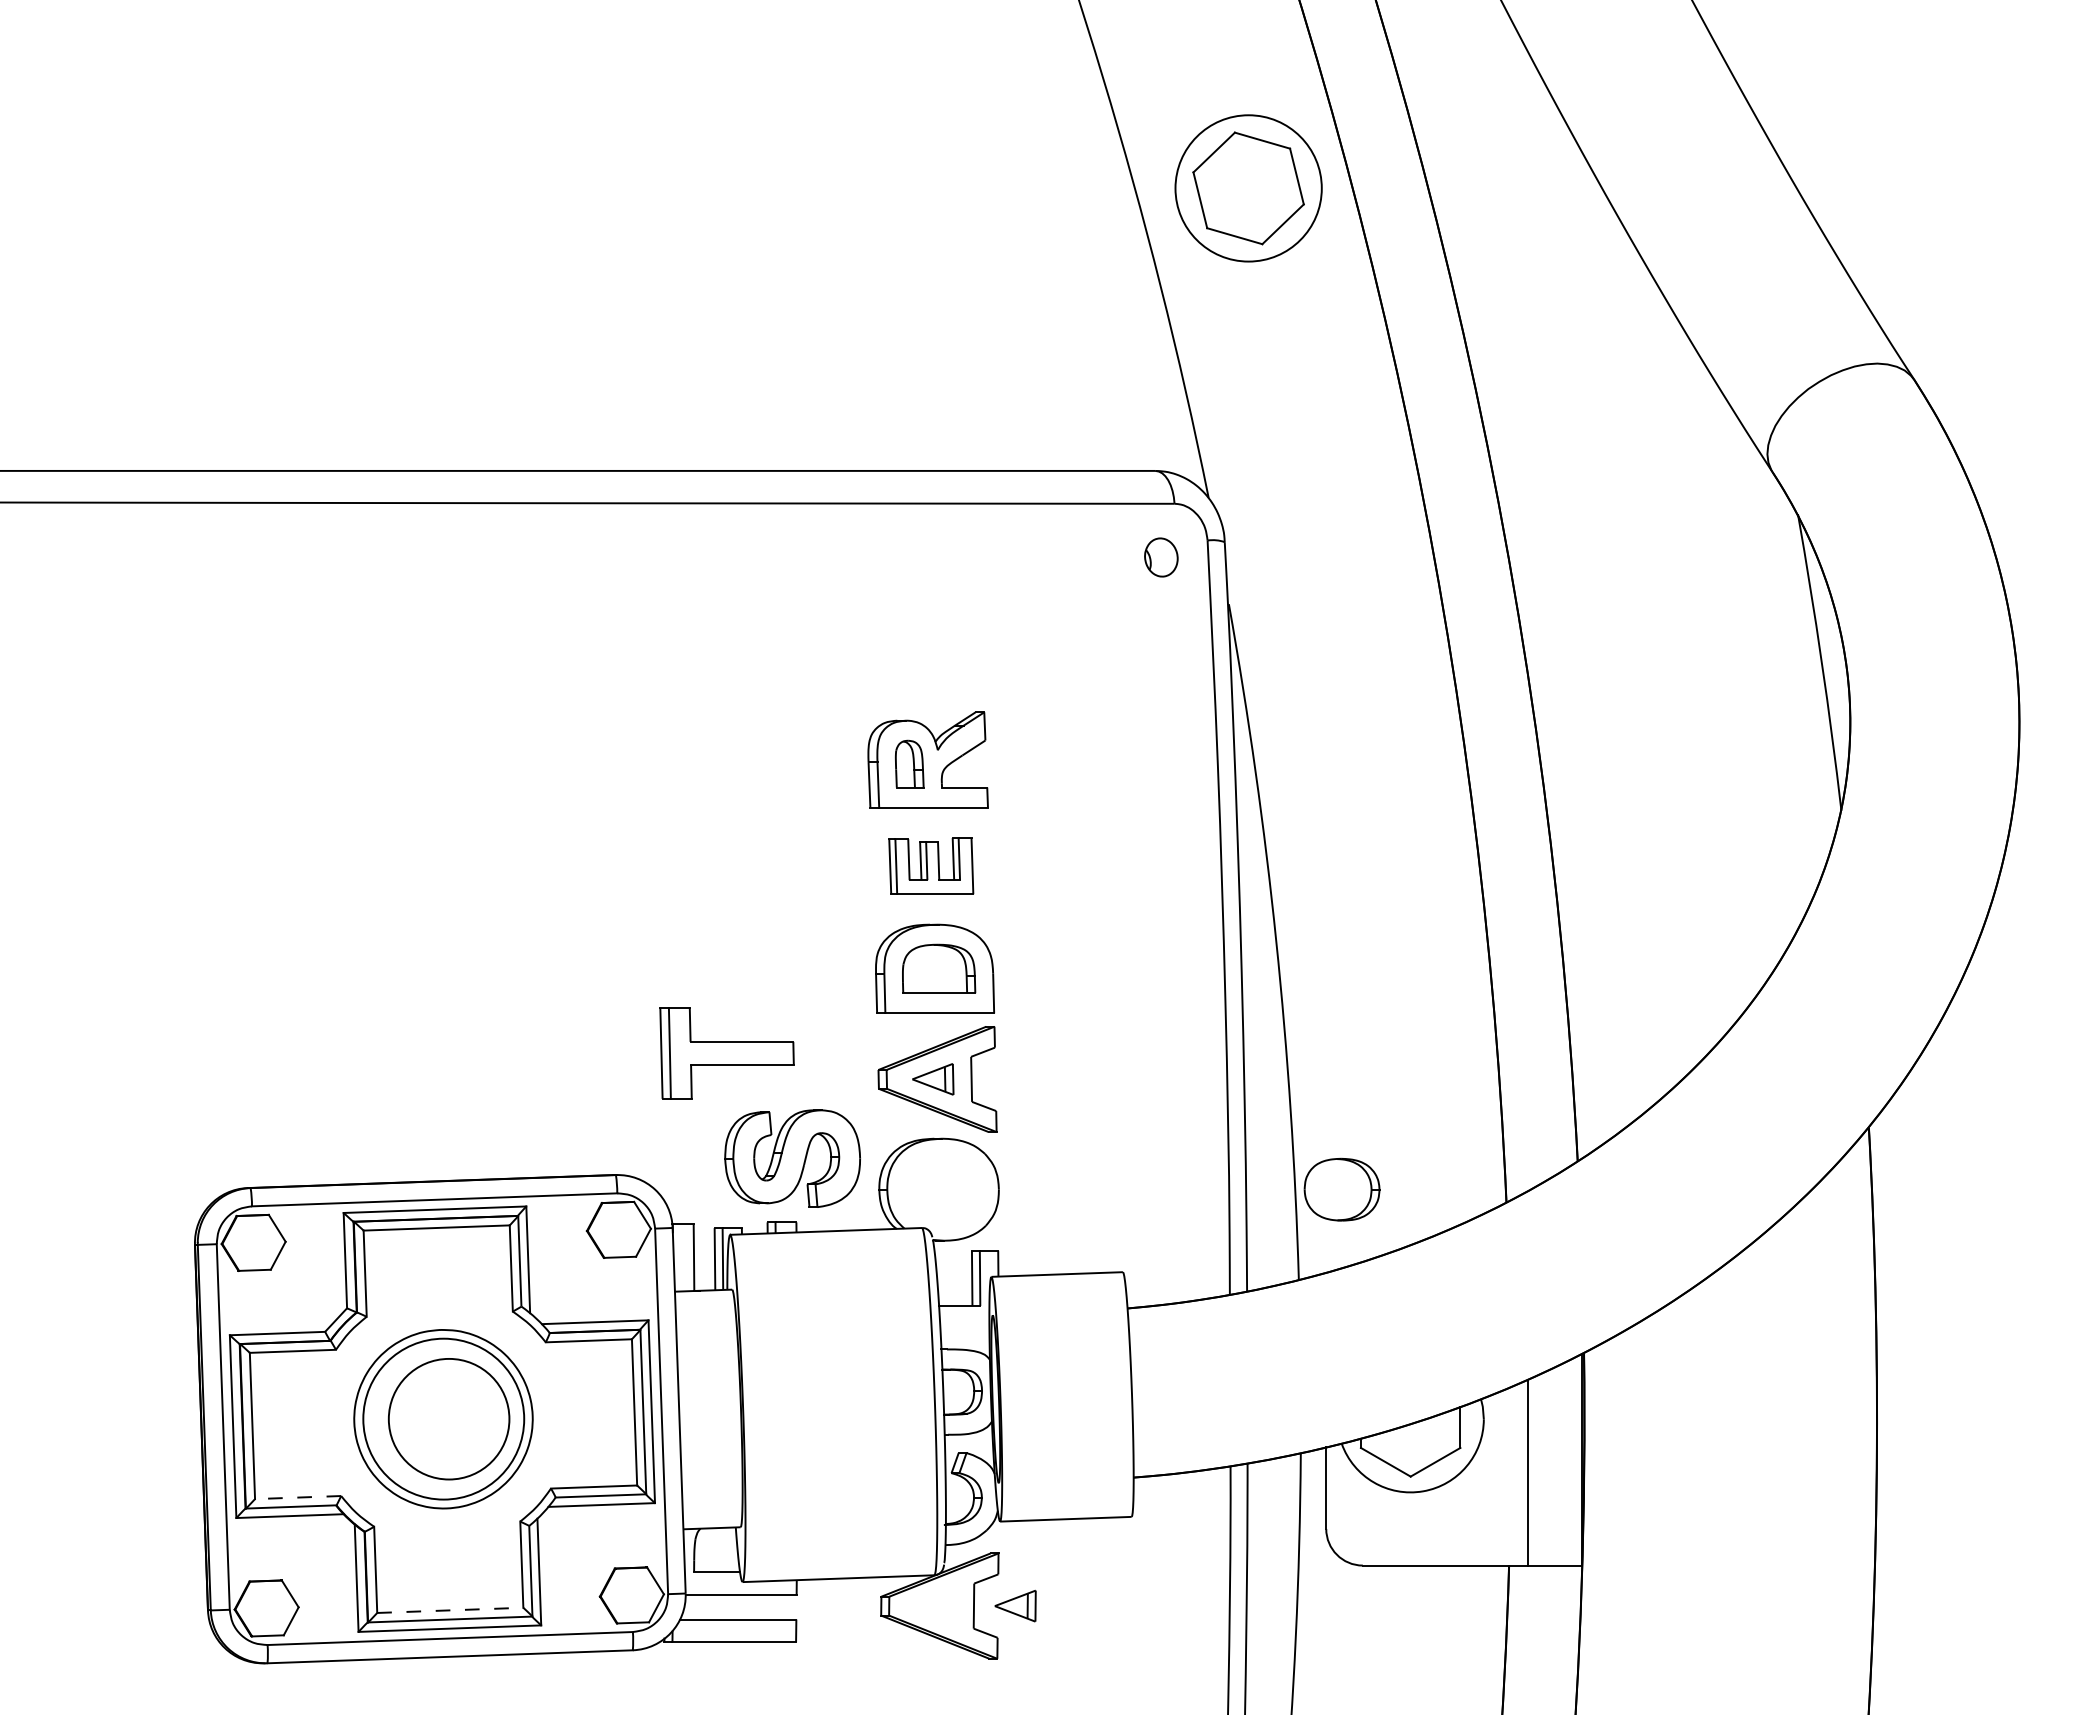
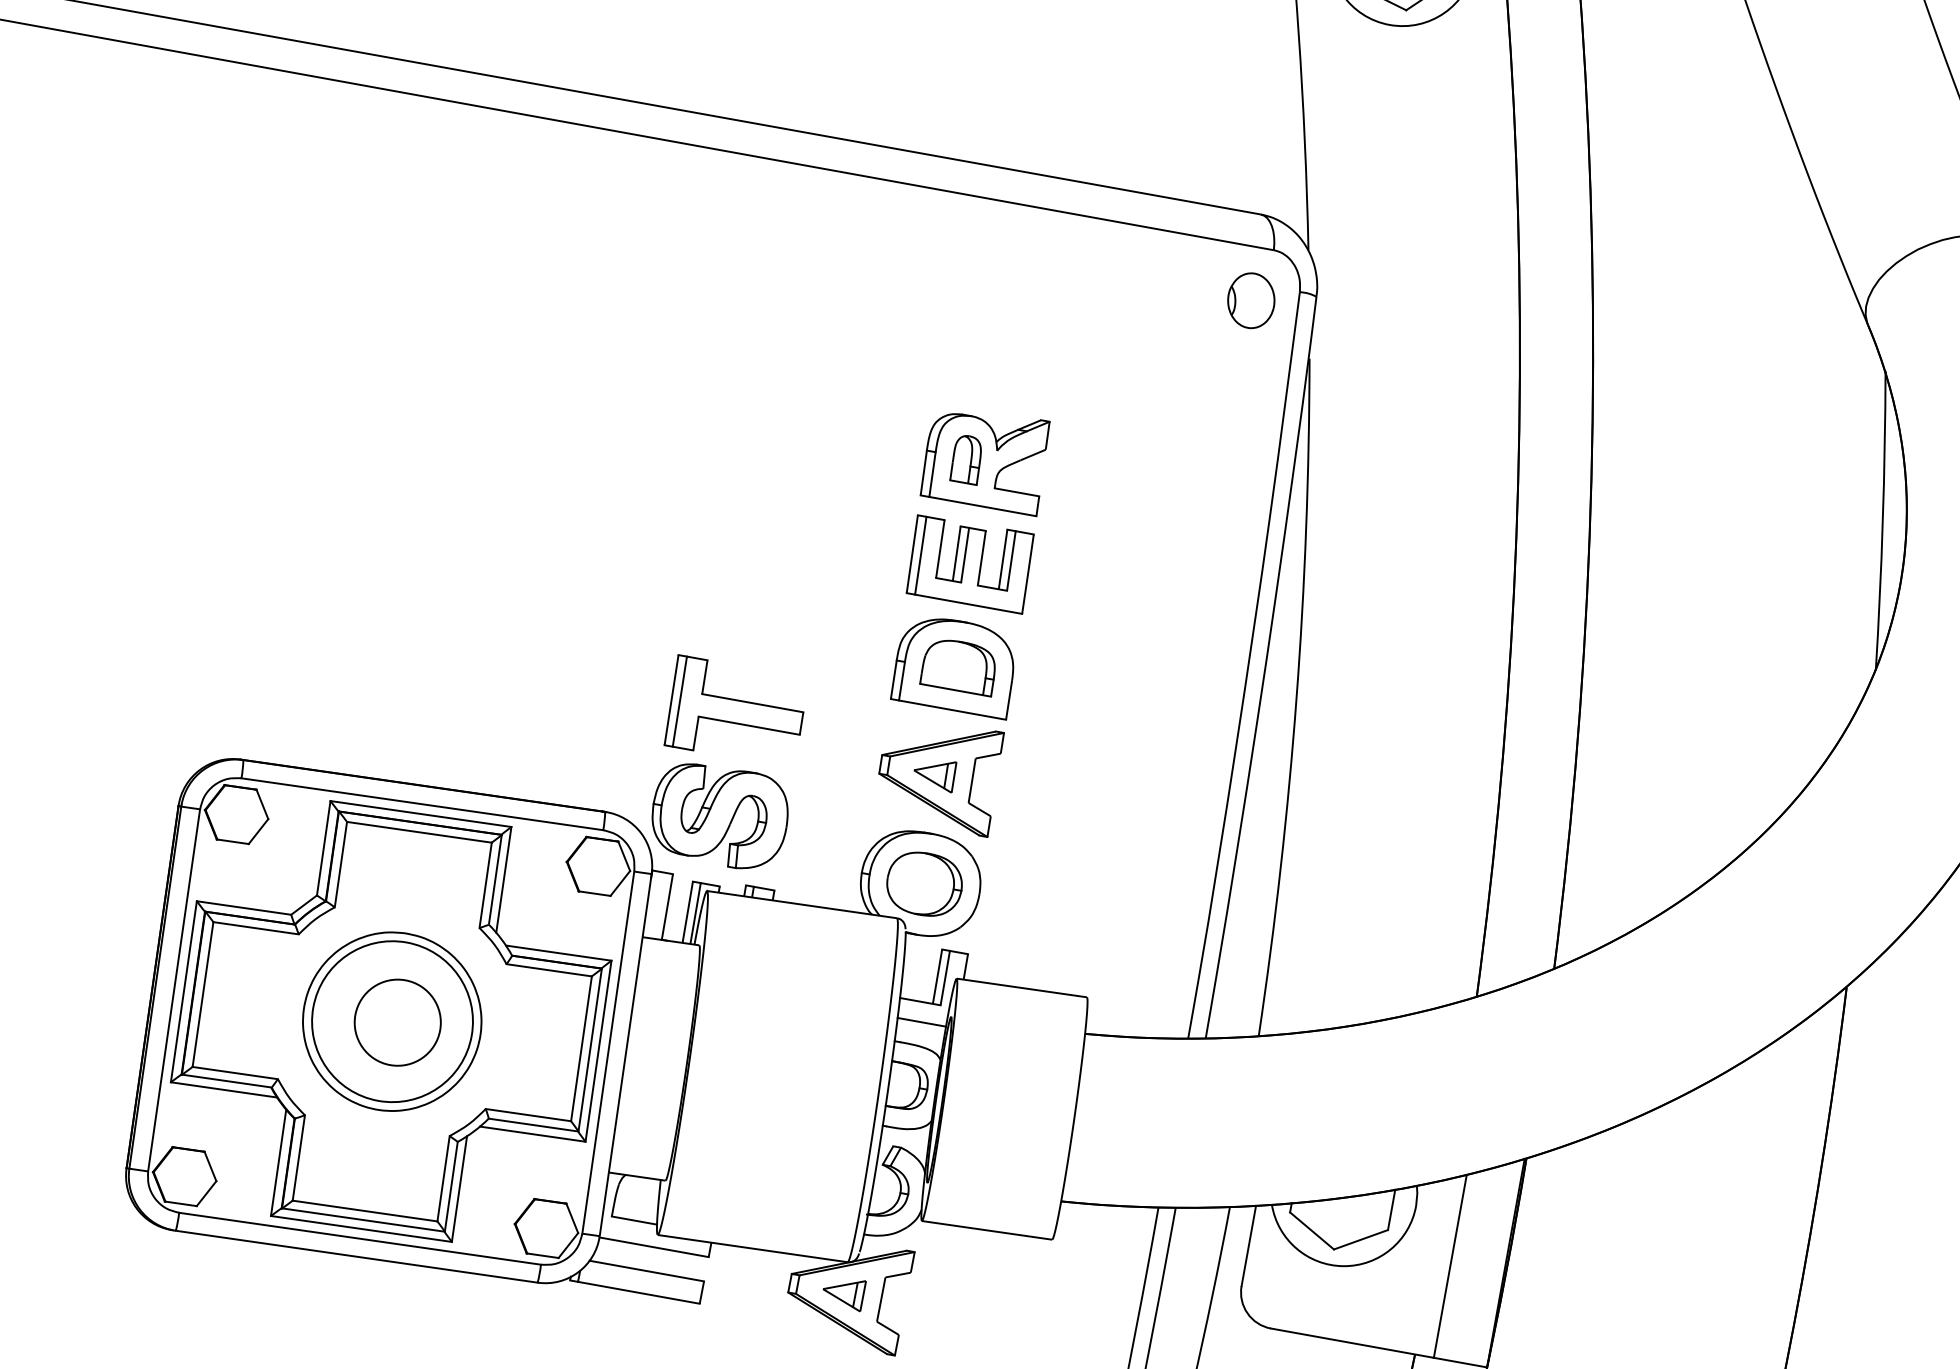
part: (1161, 557) -> (1251, 300), size x1.43
part: (931, 865) -> (970, 563), size x1.43
part: (792, 1158) -> (719, 815), moved
part: (1341, 1189) -> (924, 883), moved
line: (964, 1326) -> (921, 1022), added
circle: (449, 1419) -> (398, 1023), size x0.71
line: (297, 1497) -> (234, 1072), dashed -> solid
part: (1015, 1605) -> (843, 1292), moved
line: (450, 1610) -> (365, 1211), dashed -> solid

